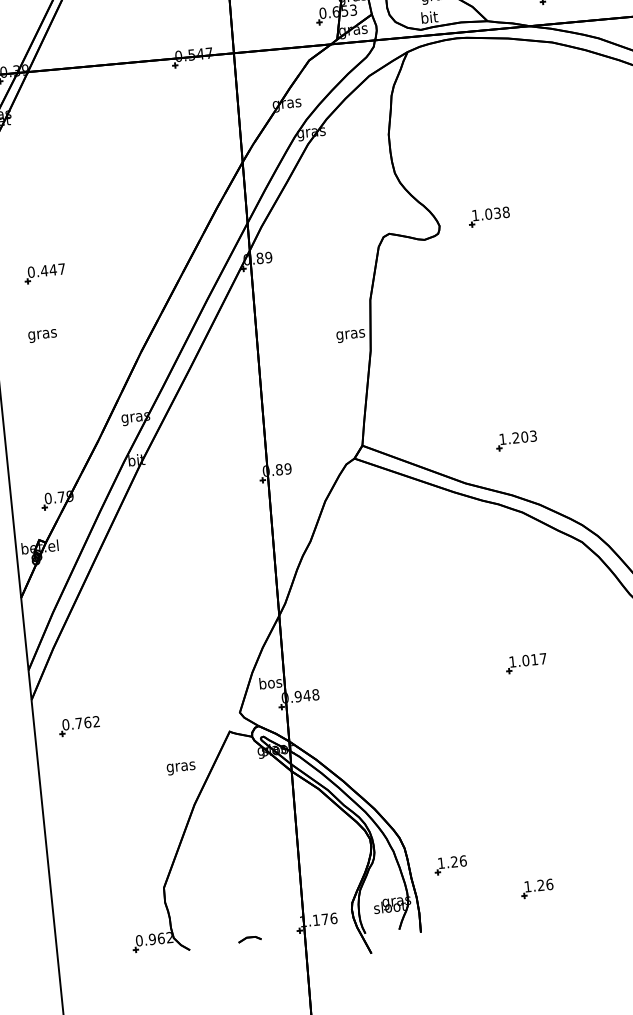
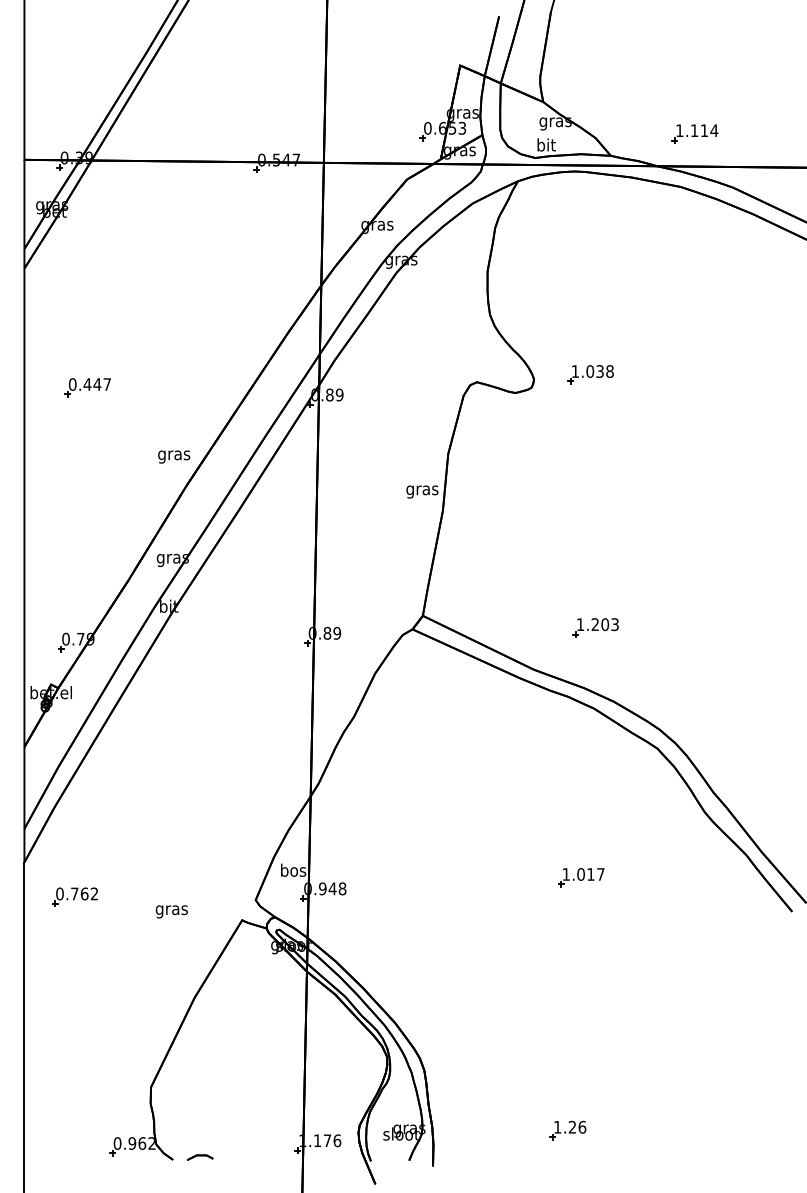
text: (42, 335) -> (174, 456), moved
text: (180, 768) -> (171, 911), moved
part: (450, 865) -> (473, 1094), removed
part: (250, 939) -> (200, 1157), moved

